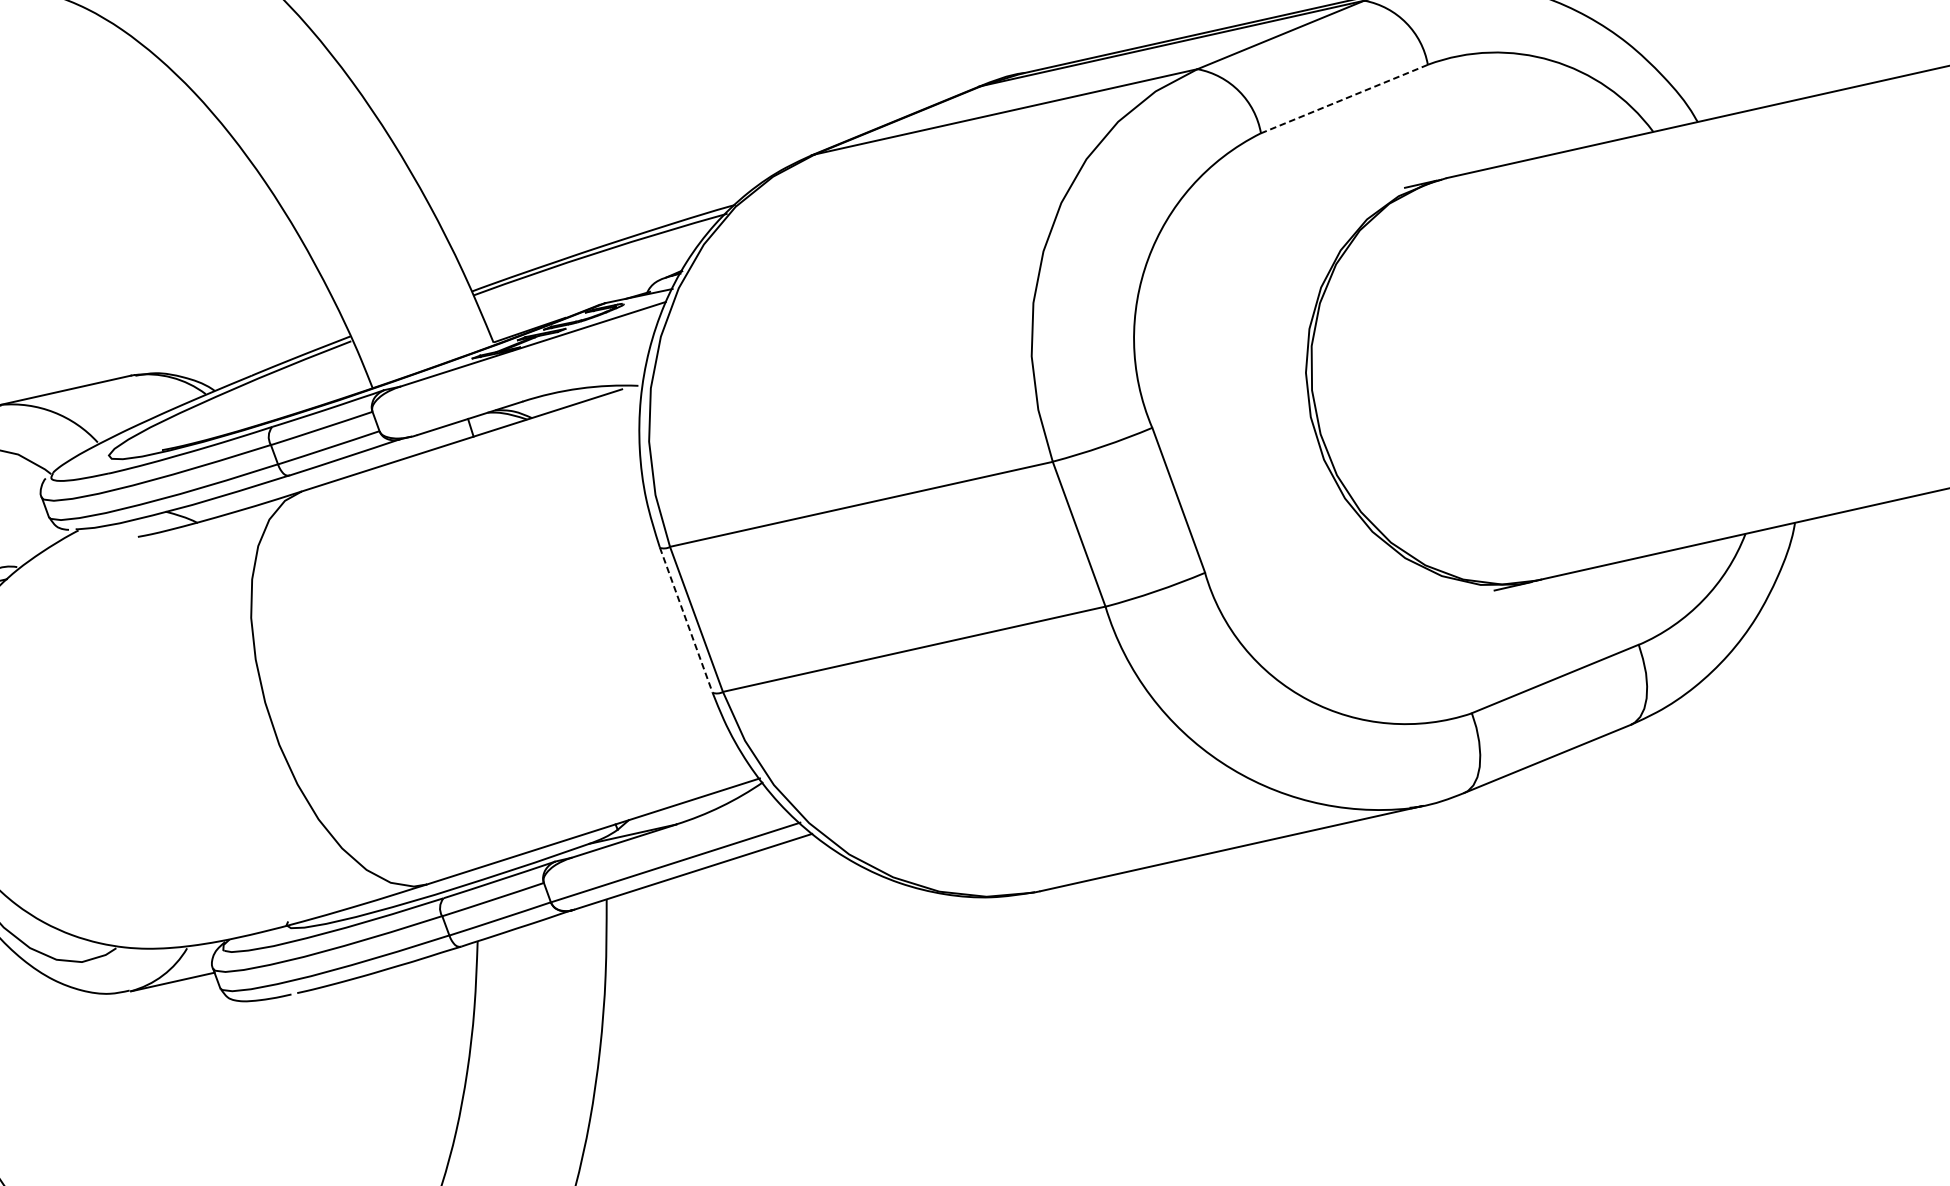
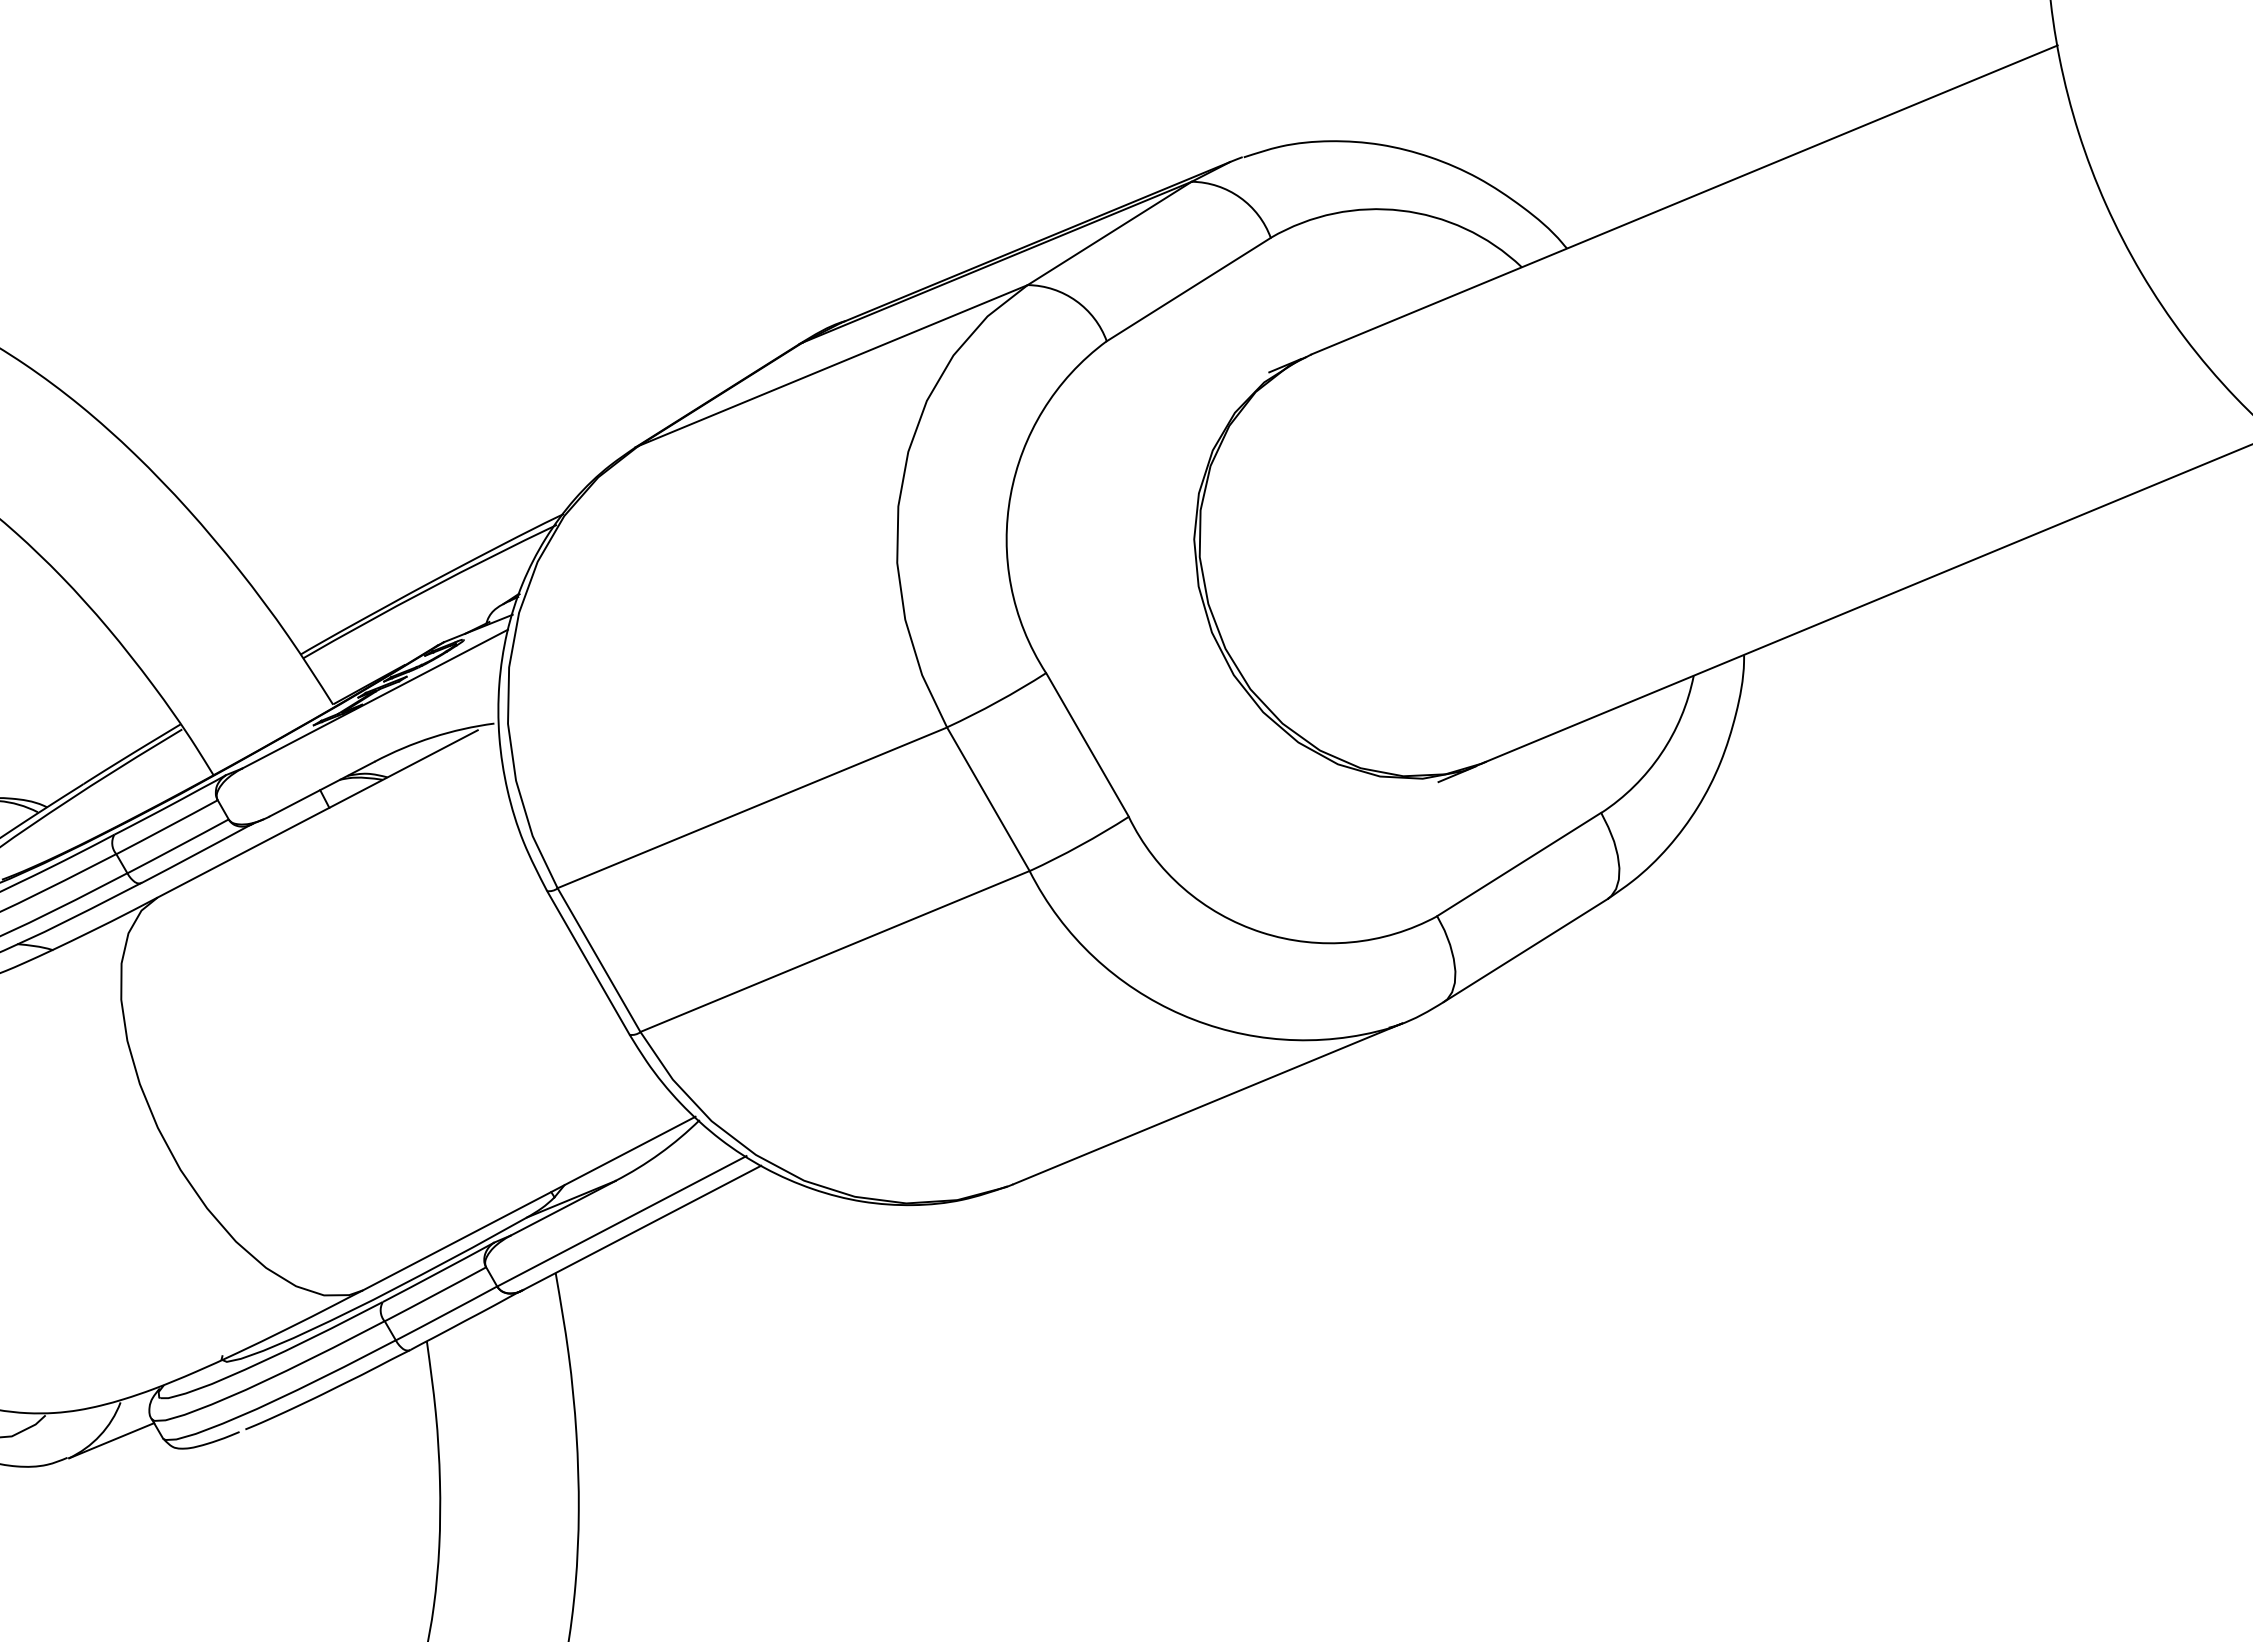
line: (1344, 98) -> (1188, 289), dashed -> solid
line: (686, 619) -> (588, 962), dashed -> solid

